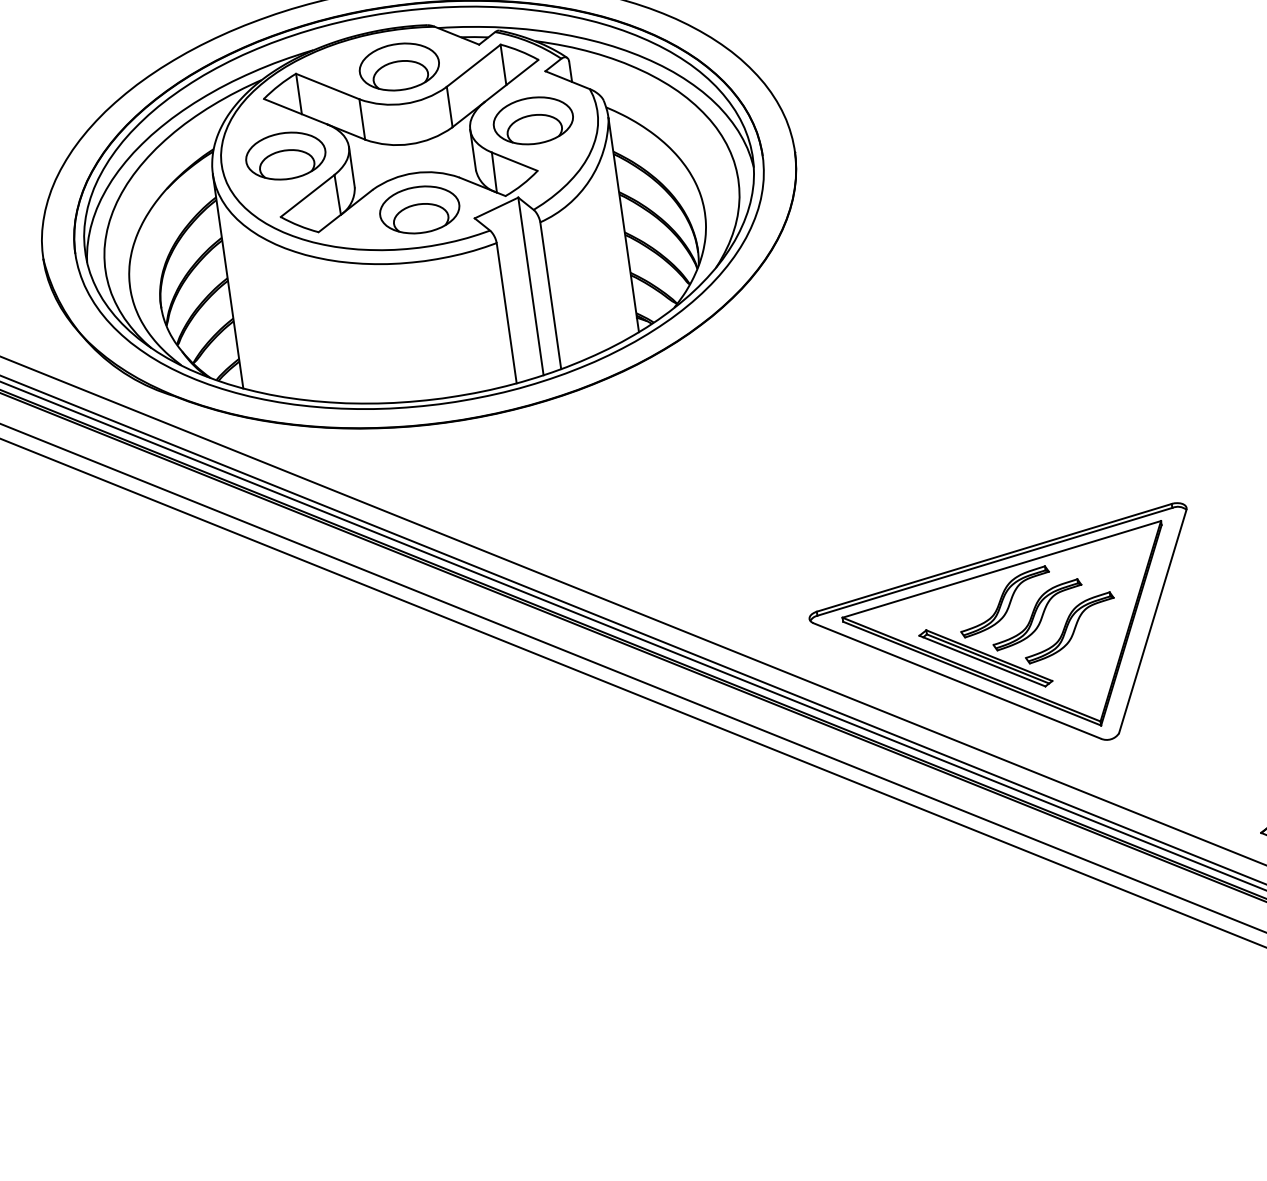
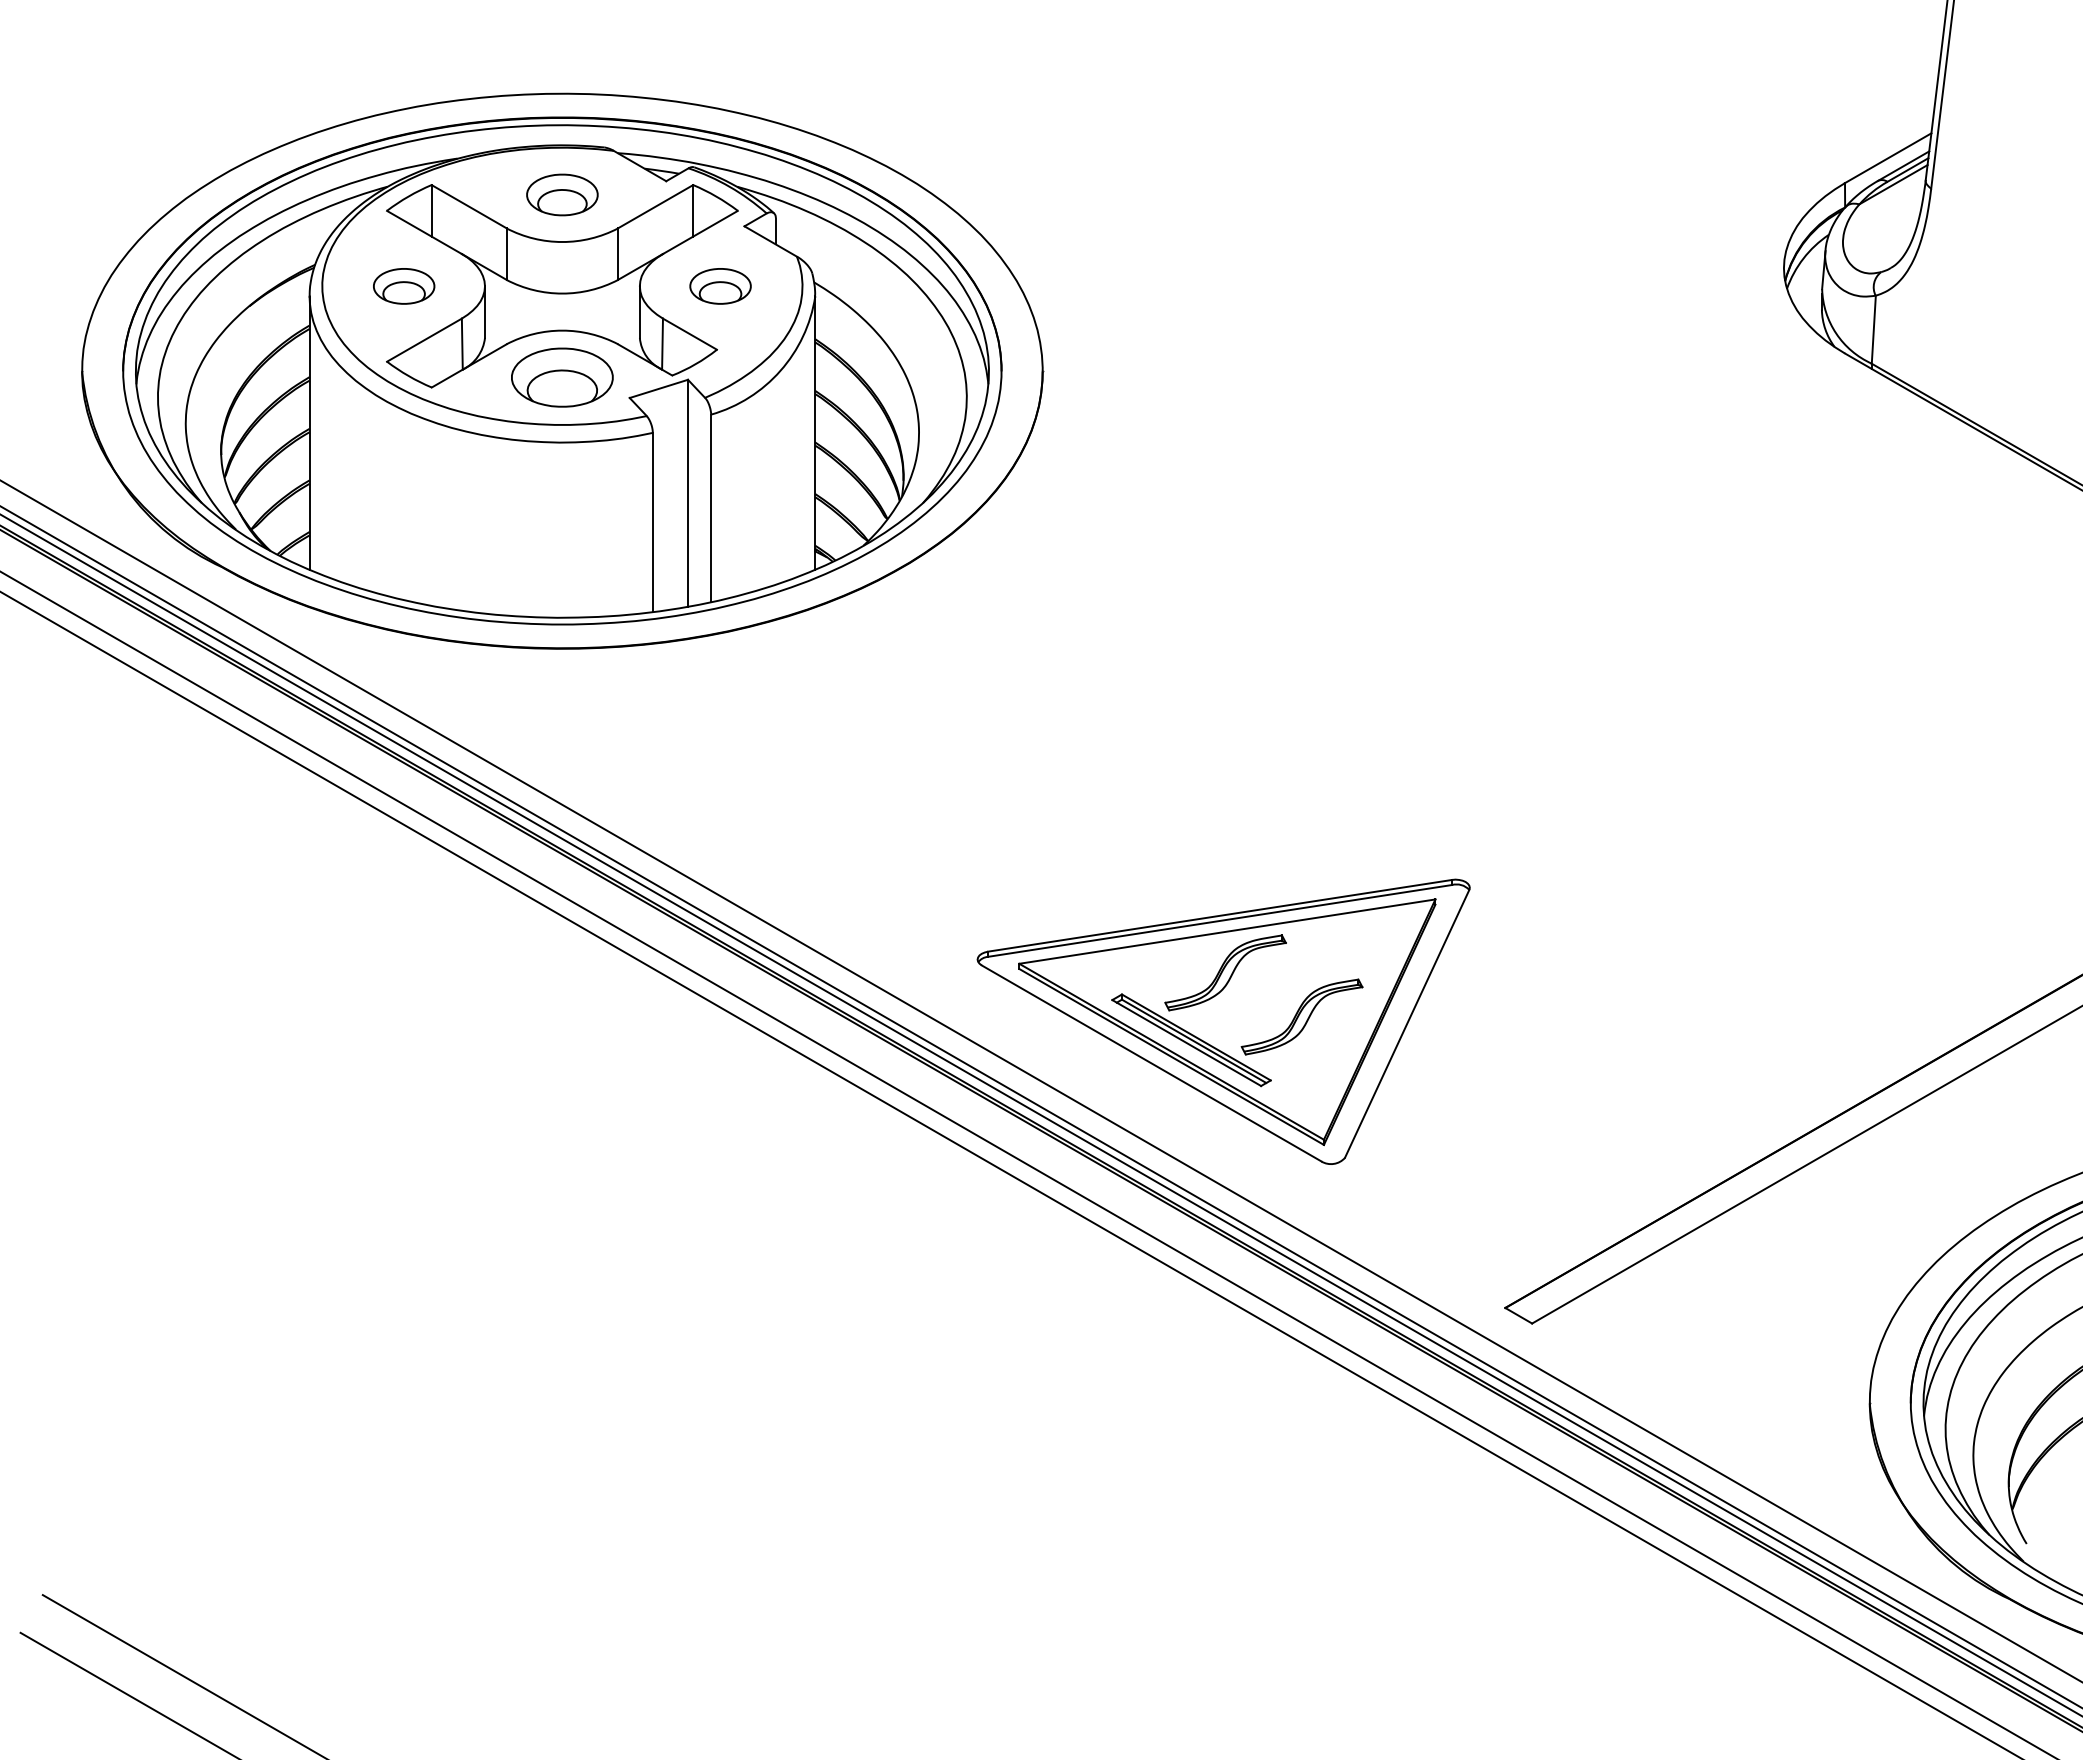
part: (399, 66) -> (562, 194), size x0.7
part: (533, 121) -> (720, 286), size x0.6
part: (285, 156) -> (403, 286), size x0.6
part: (1037, 614) -> (1263, 994), removed

